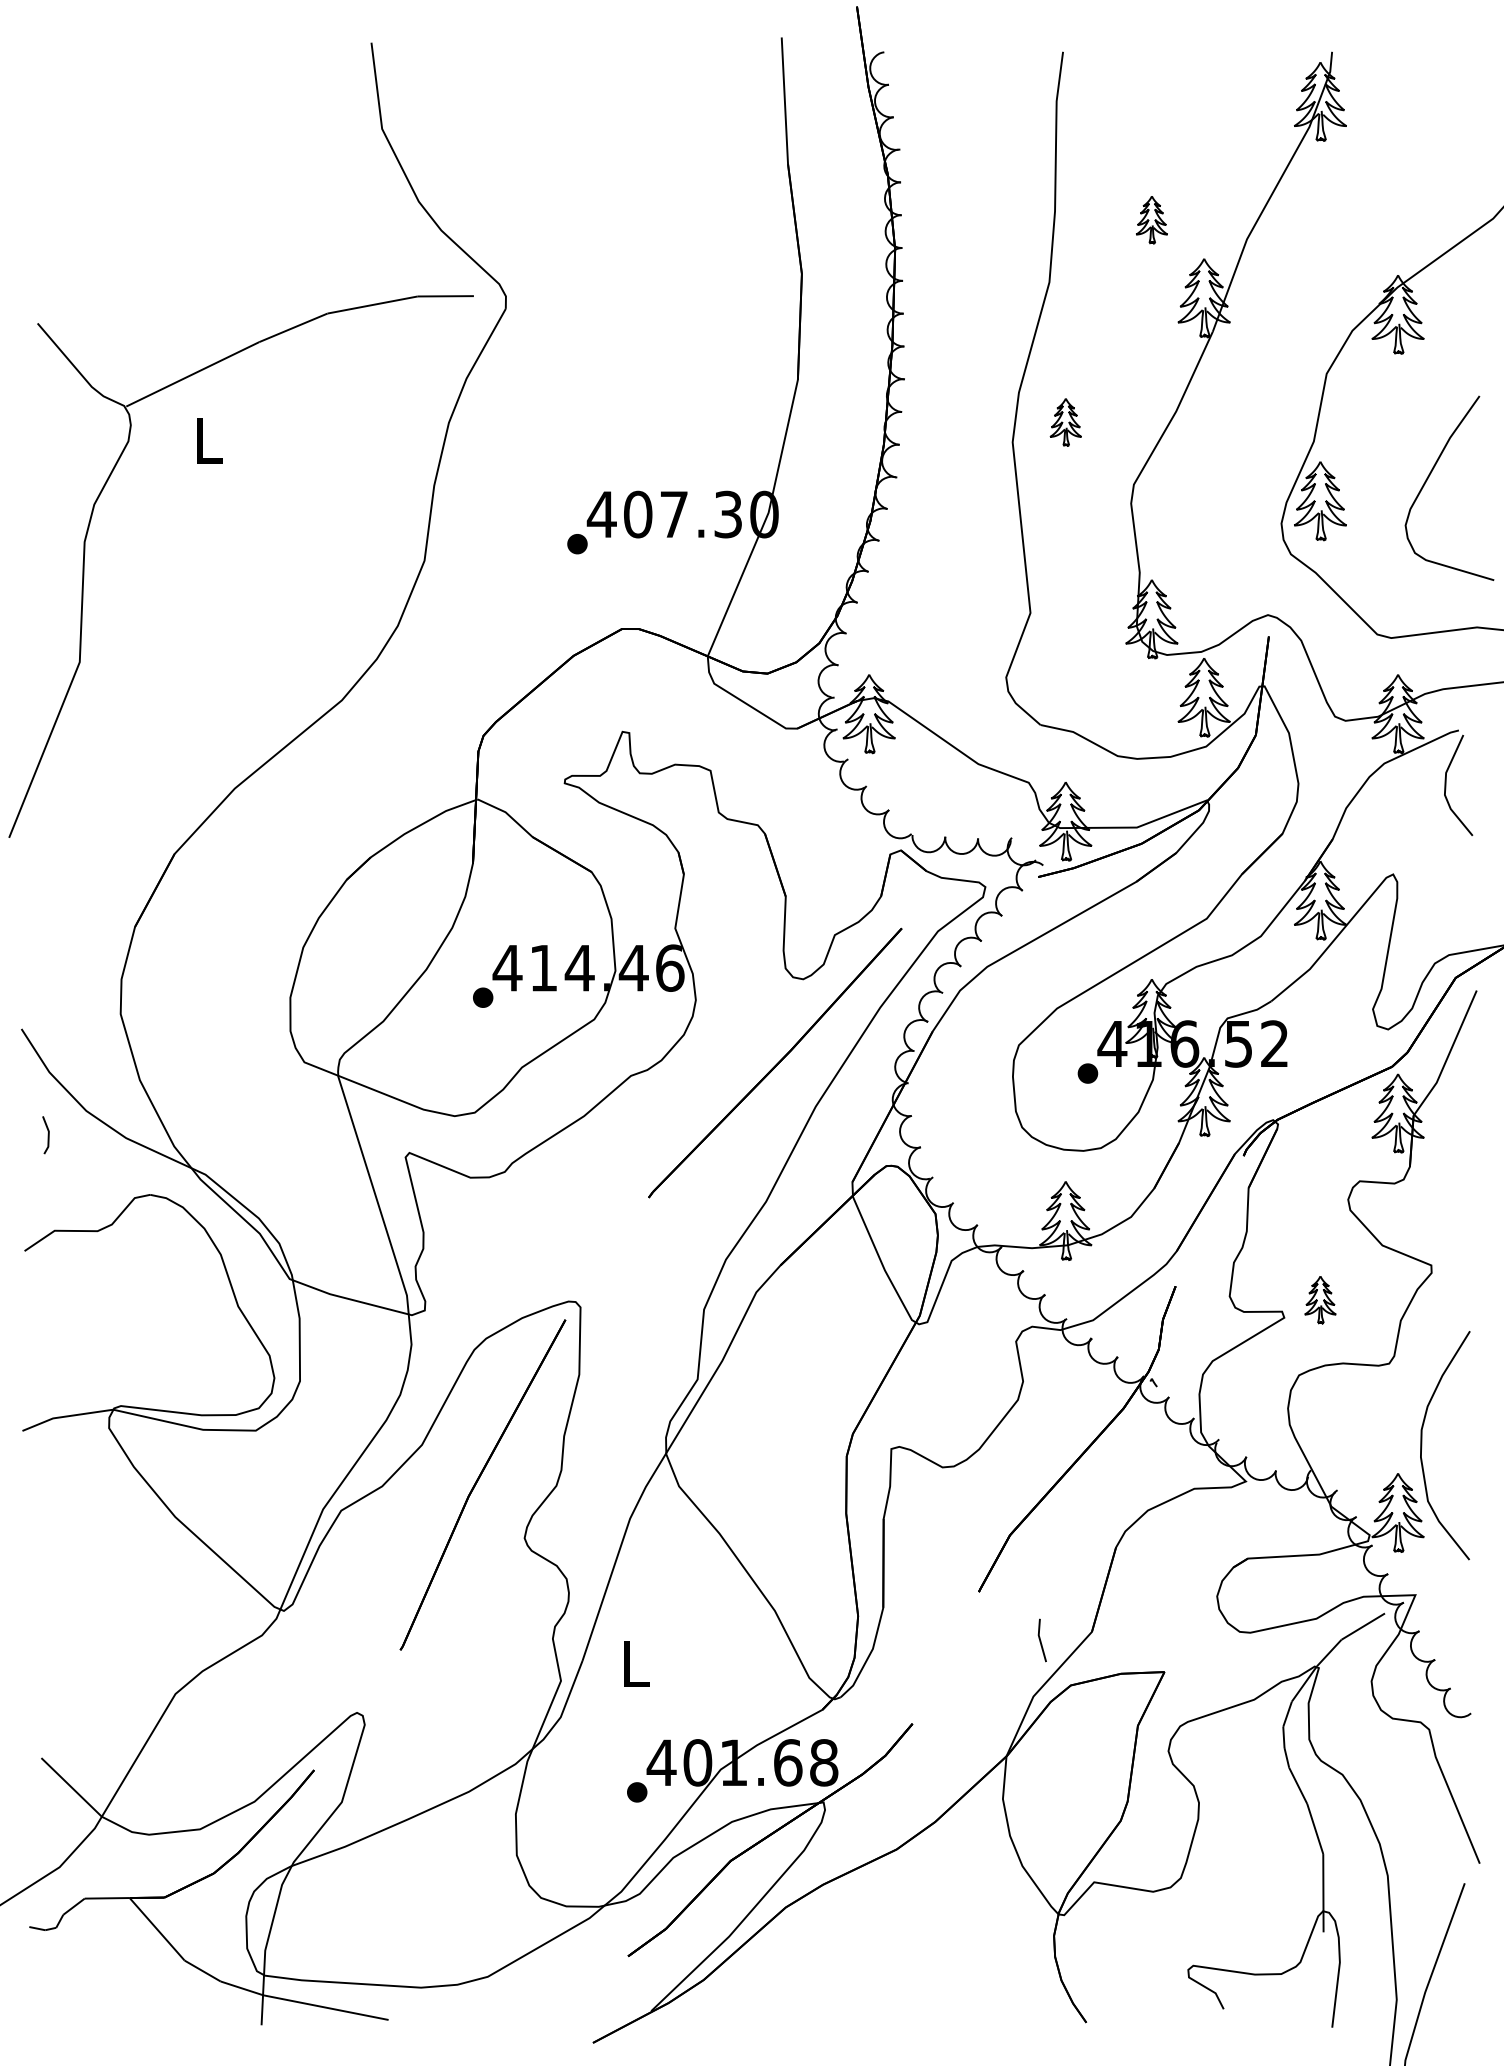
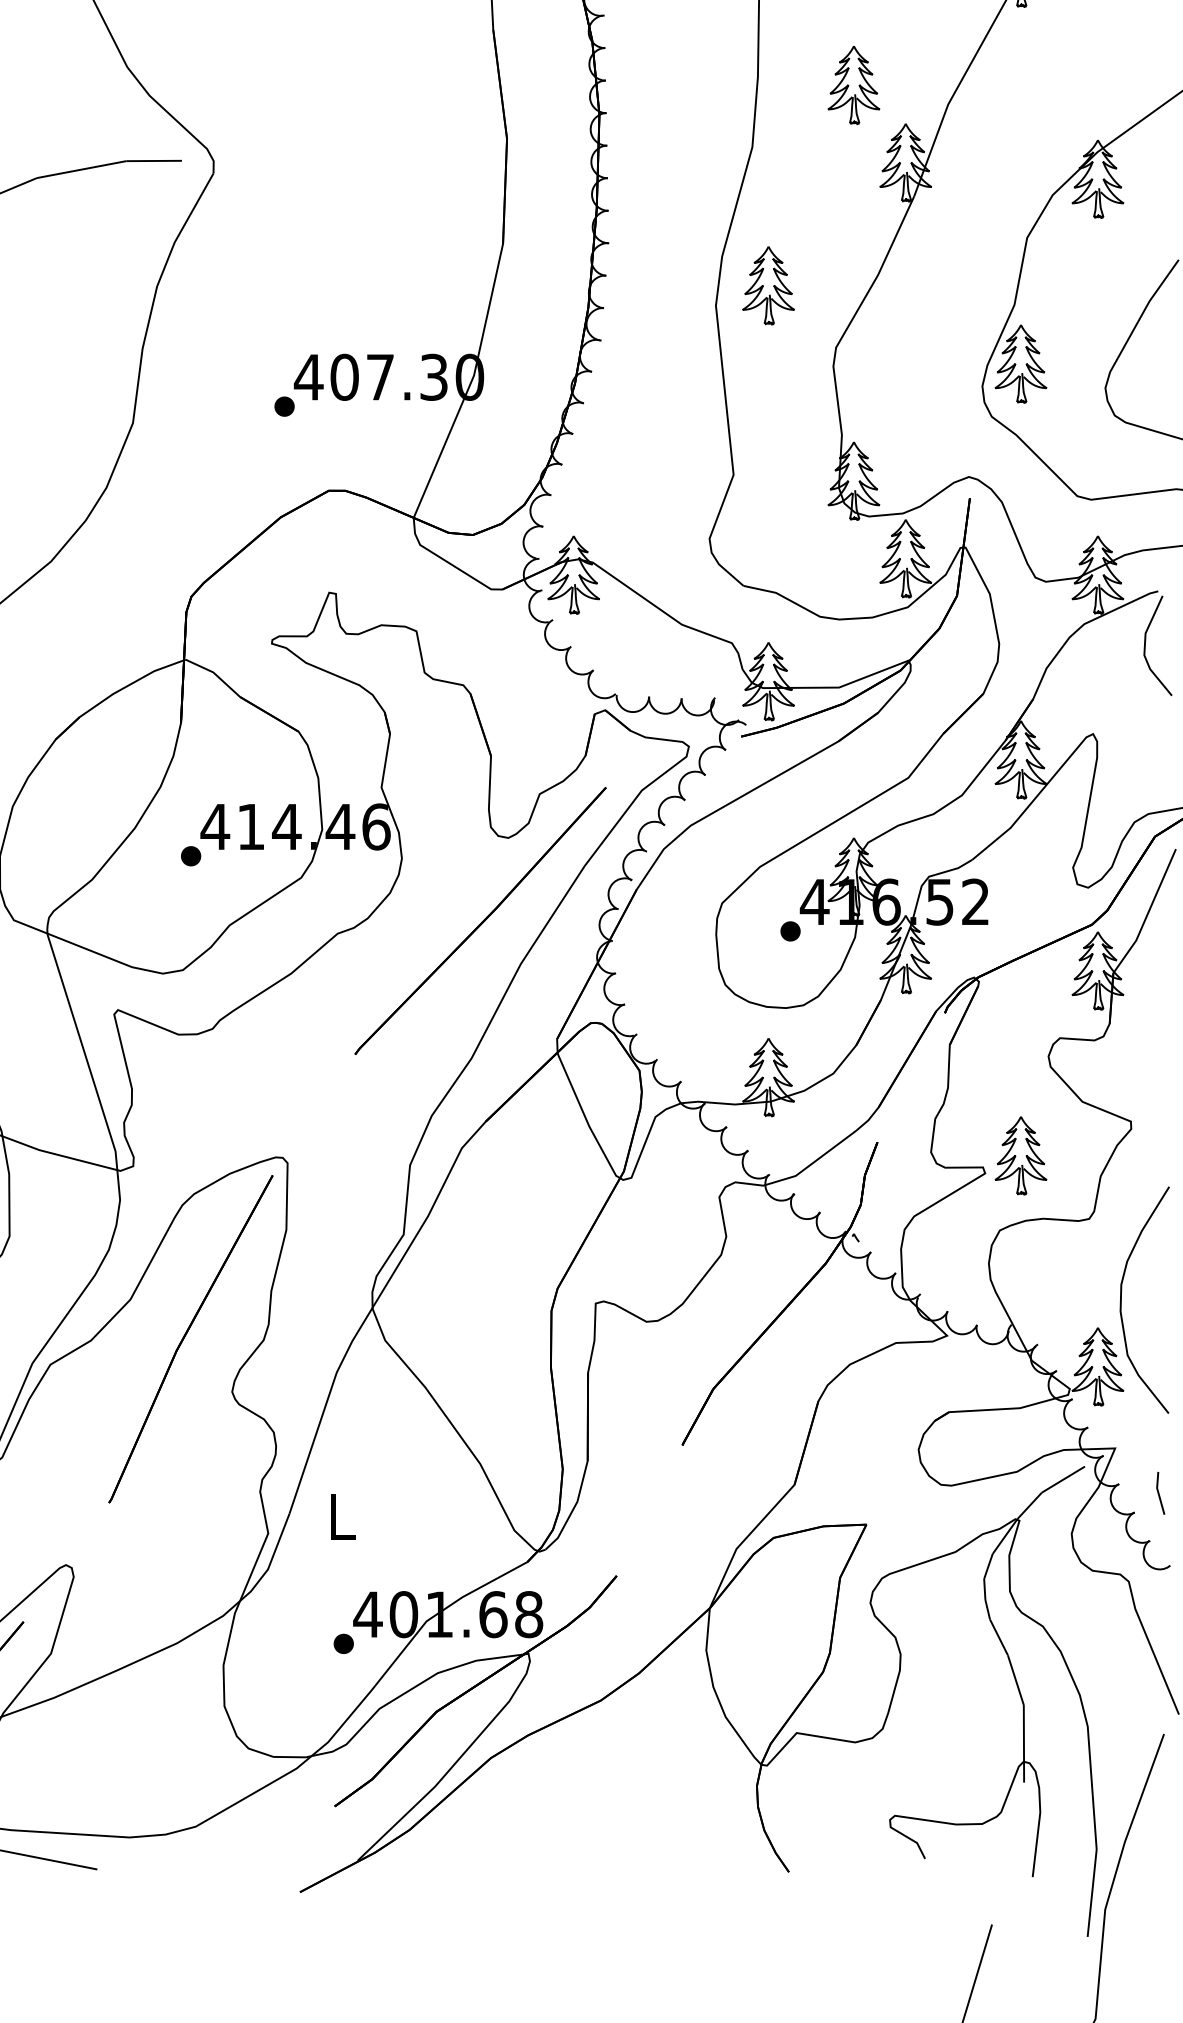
part: (1151, 219) -> (853, 84), size x1.67
part: (1065, 422) -> (768, 286), size x1.67
part: (1320, 1299) -> (1021, 1155), size x1.67
line: (1041, 1640) -> (1159, 1493), moved

